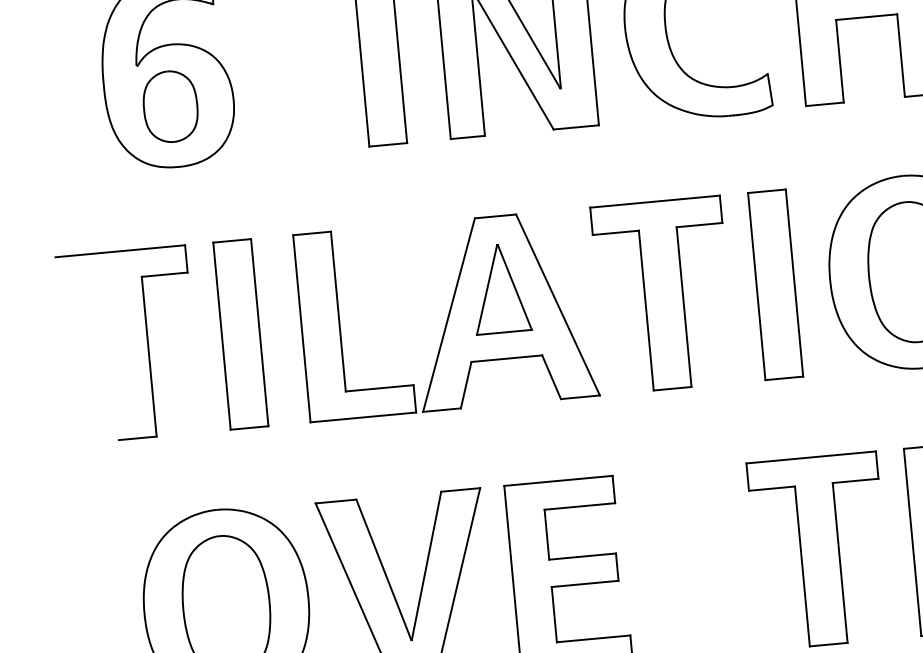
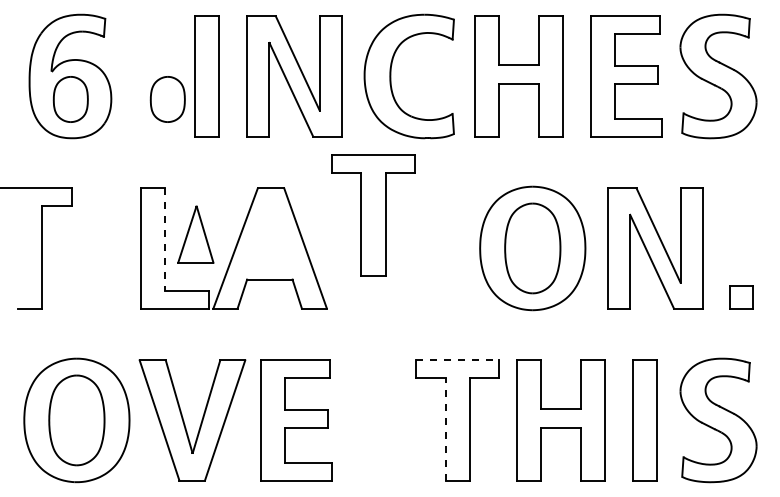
part: (321, 92) -> (167, 99), added
part: (774, 284) -> (444, 248), removed
part: (499, 288) -> (195, 234), moved
part: (663, 295) -> (373, 215), moved
line: (338, 312) -> (165, 240), solid -> dashed
part: (239, 334) -> (101, 248), removed
line: (811, 457) -> (457, 360), solid -> dashed
line: (802, 565) -> (445, 428), solid -> dashed

